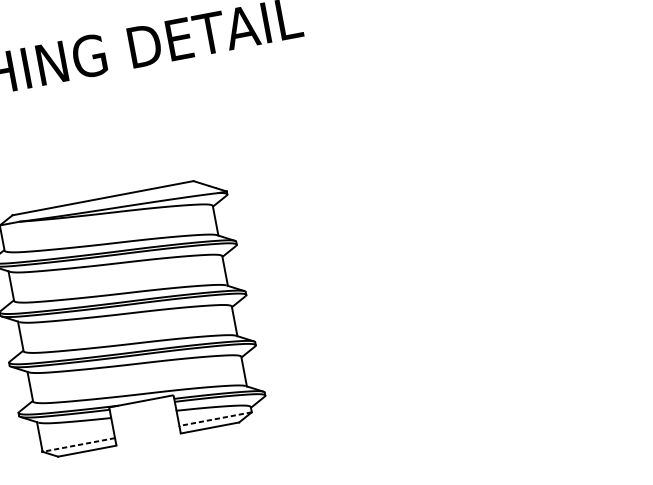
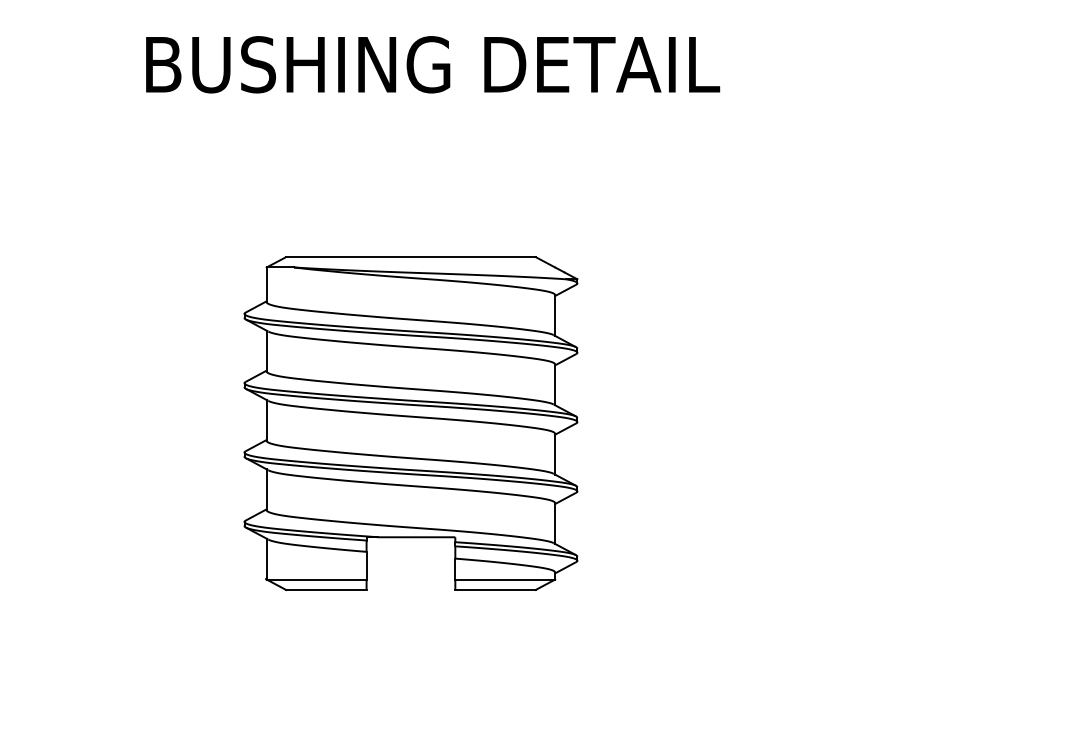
line: (215, 419) -> (505, 579), dashed -> solid
line: (78, 444) -> (316, 579), dashed -> solid

